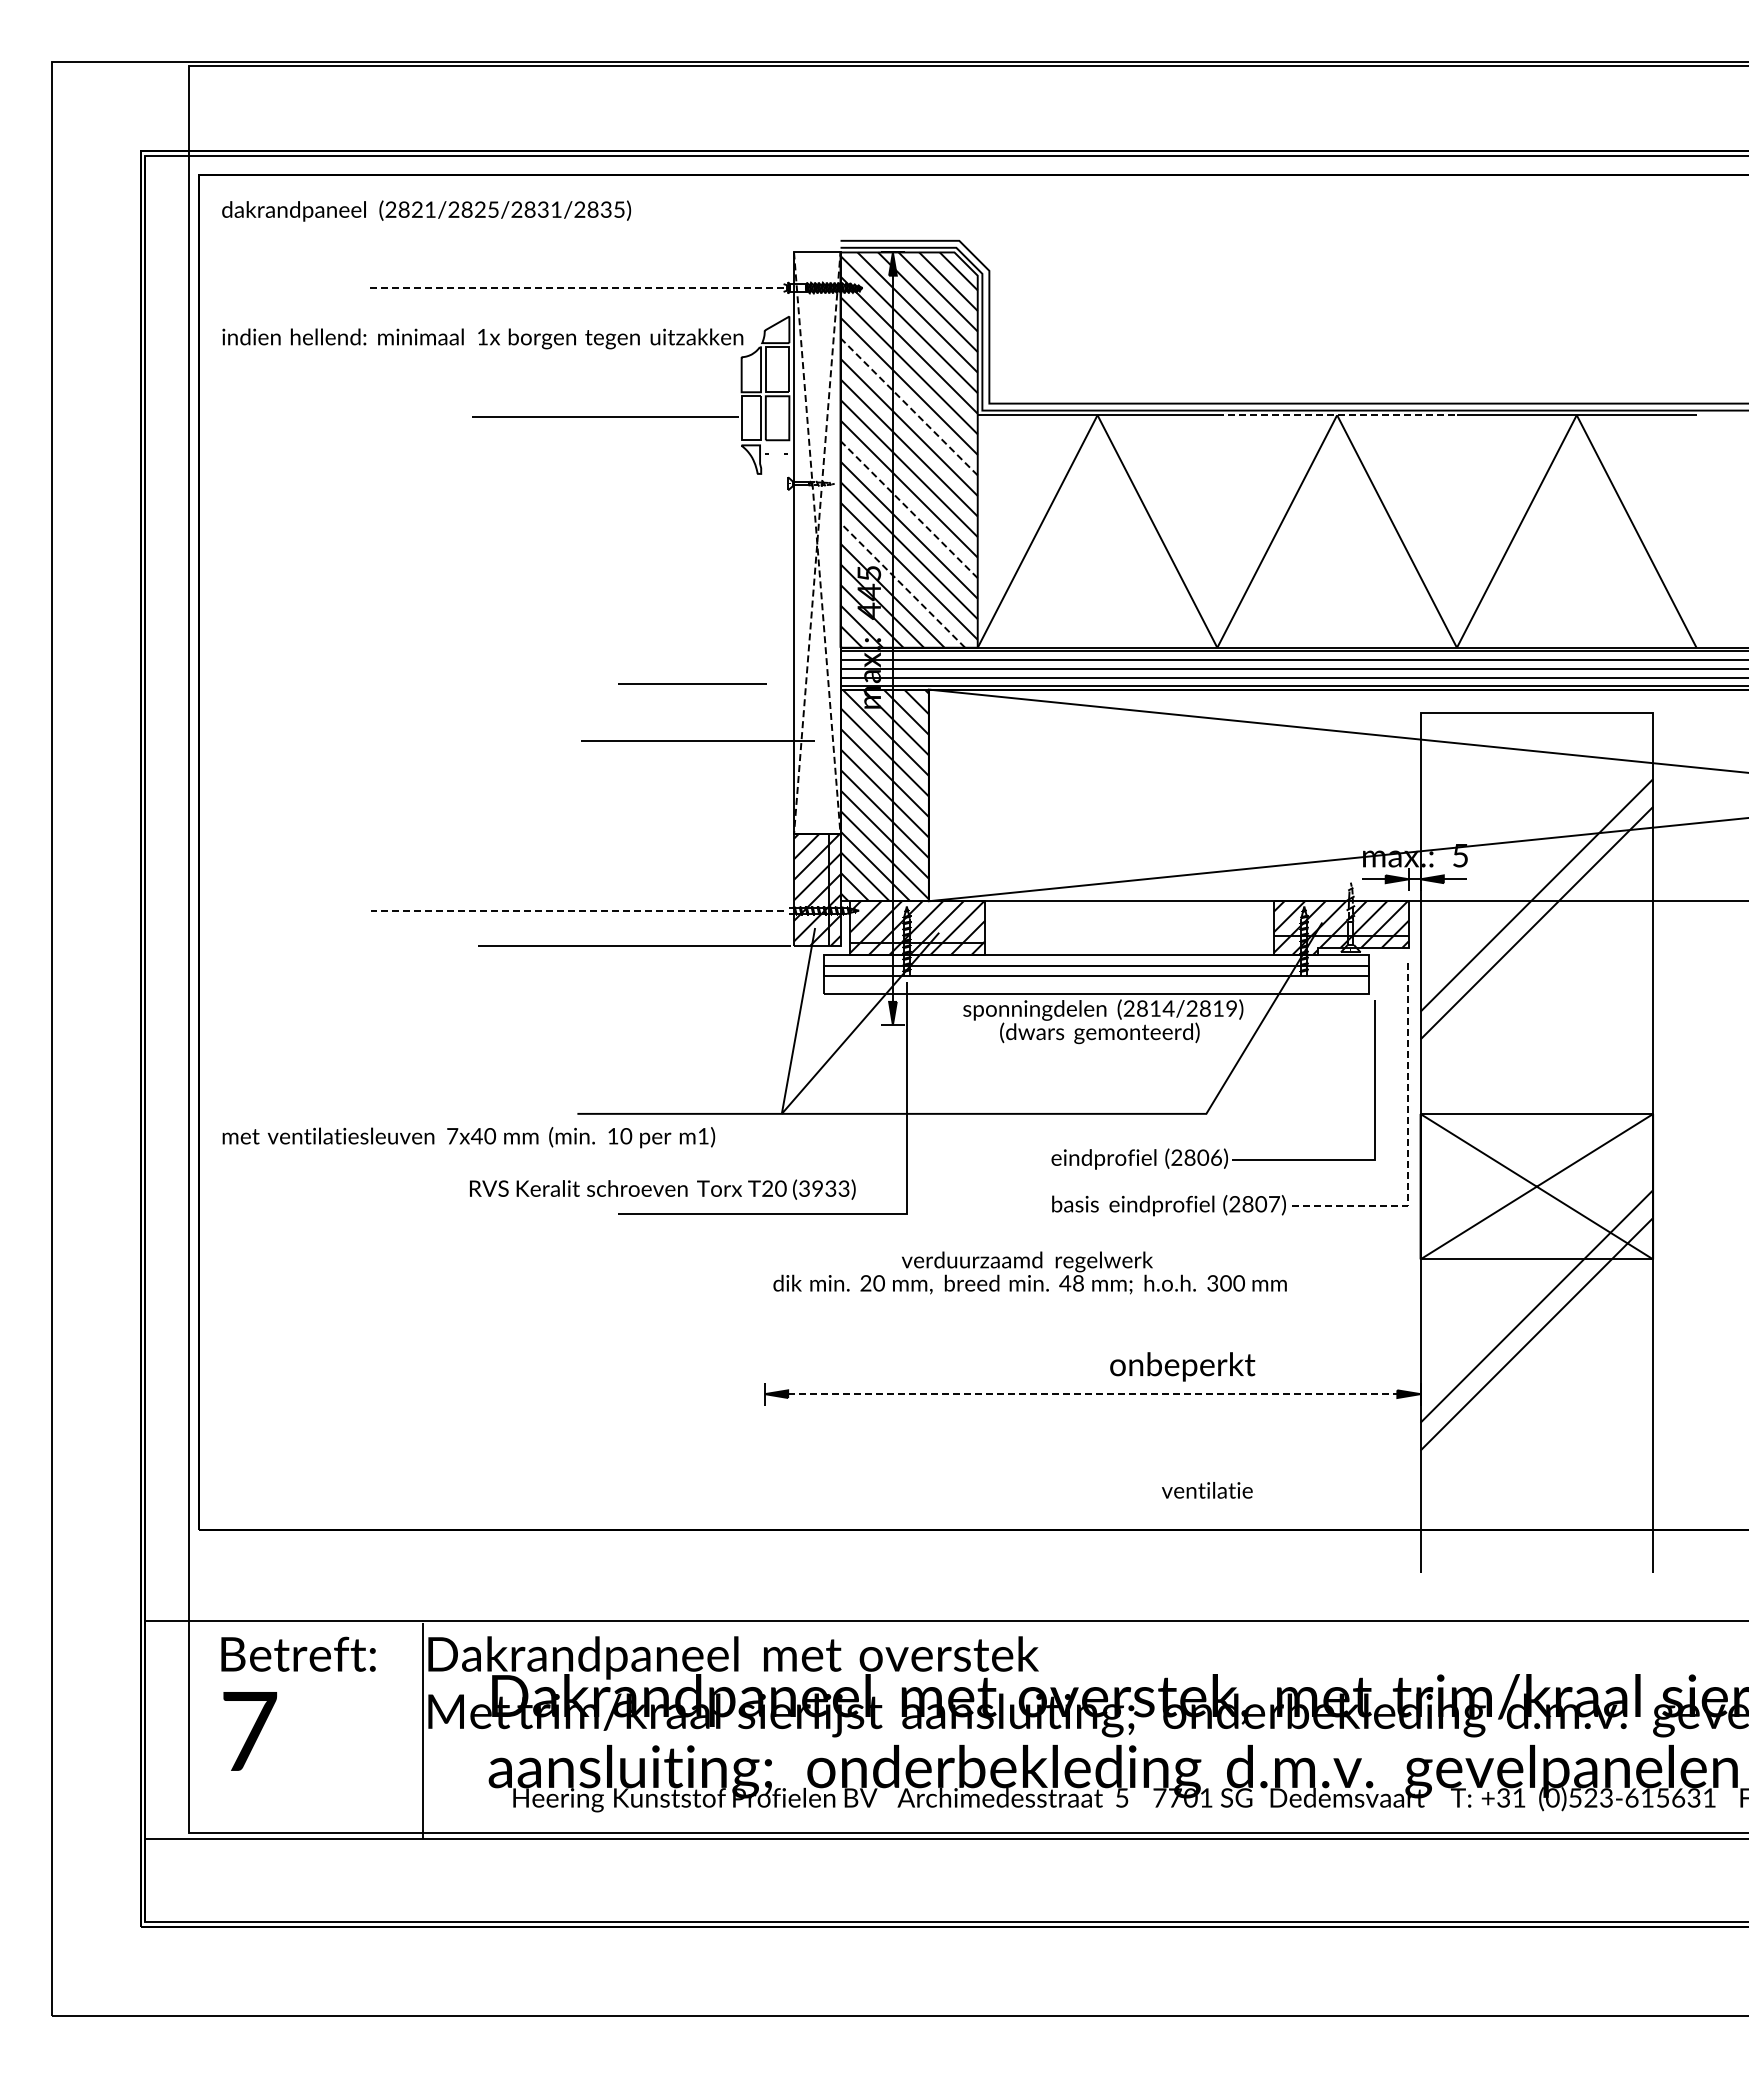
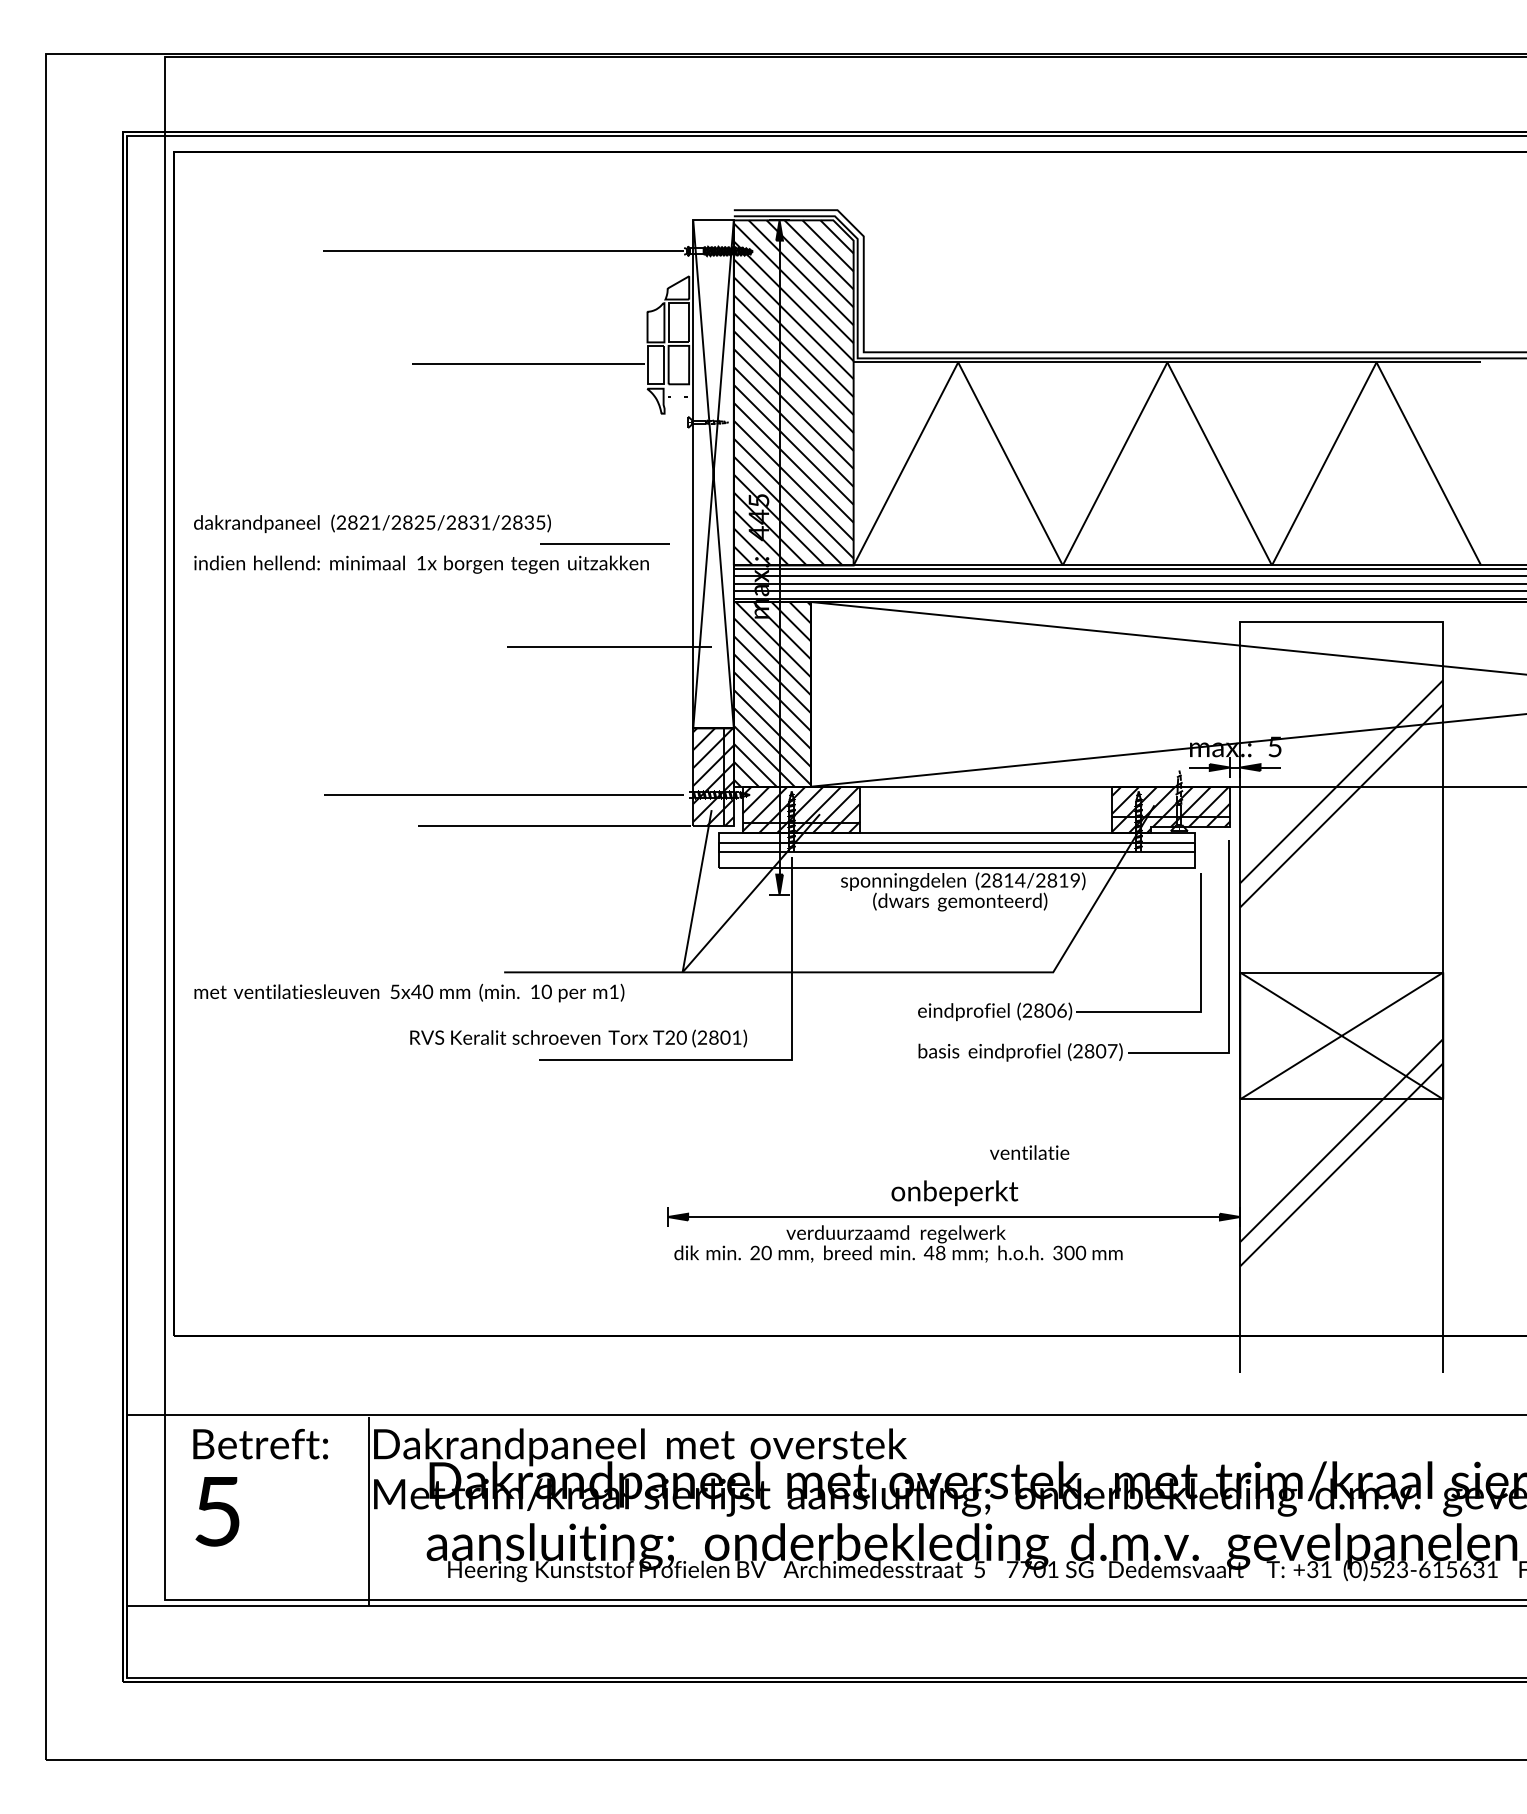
text: (426, 210) -> (372, 523), moved
line: (576, 287) -> (503, 250), dashed -> solid
text: (482, 338) -> (421, 564), moved
line: (908, 406) -> (793, 354), dashed -> solid
line: (1337, 415) -> (1167, 362), dashed -> solid
line: (908, 509) -> (793, 444), dashed -> solid
line: (902, 585) -> (787, 511), dashed -> solid
line: (692, 683) -> (604, 544), moved
line: (816, 834) -> (712, 728), dashed -> solid
line: (577, 910) -> (504, 794), dashed -> solid
text: (452, 1136) -> (395, 992), 7x40 -> 5x40
line: (1407, 1142) -> (1228, 997), dashed -> solid
text: (824, 1188) -> (719, 1037), (3933) -> (2801)
text: (1029, 1272) -> (897, 1243), moved
text: (1182, 1366) -> (954, 1192), moved
line: (1092, 1394) -> (953, 1217), dashed -> solid
text: (1207, 1490) -> (1029, 1152), moved
text: (250, 1731) -> (218, 1511), 7 -> 5

